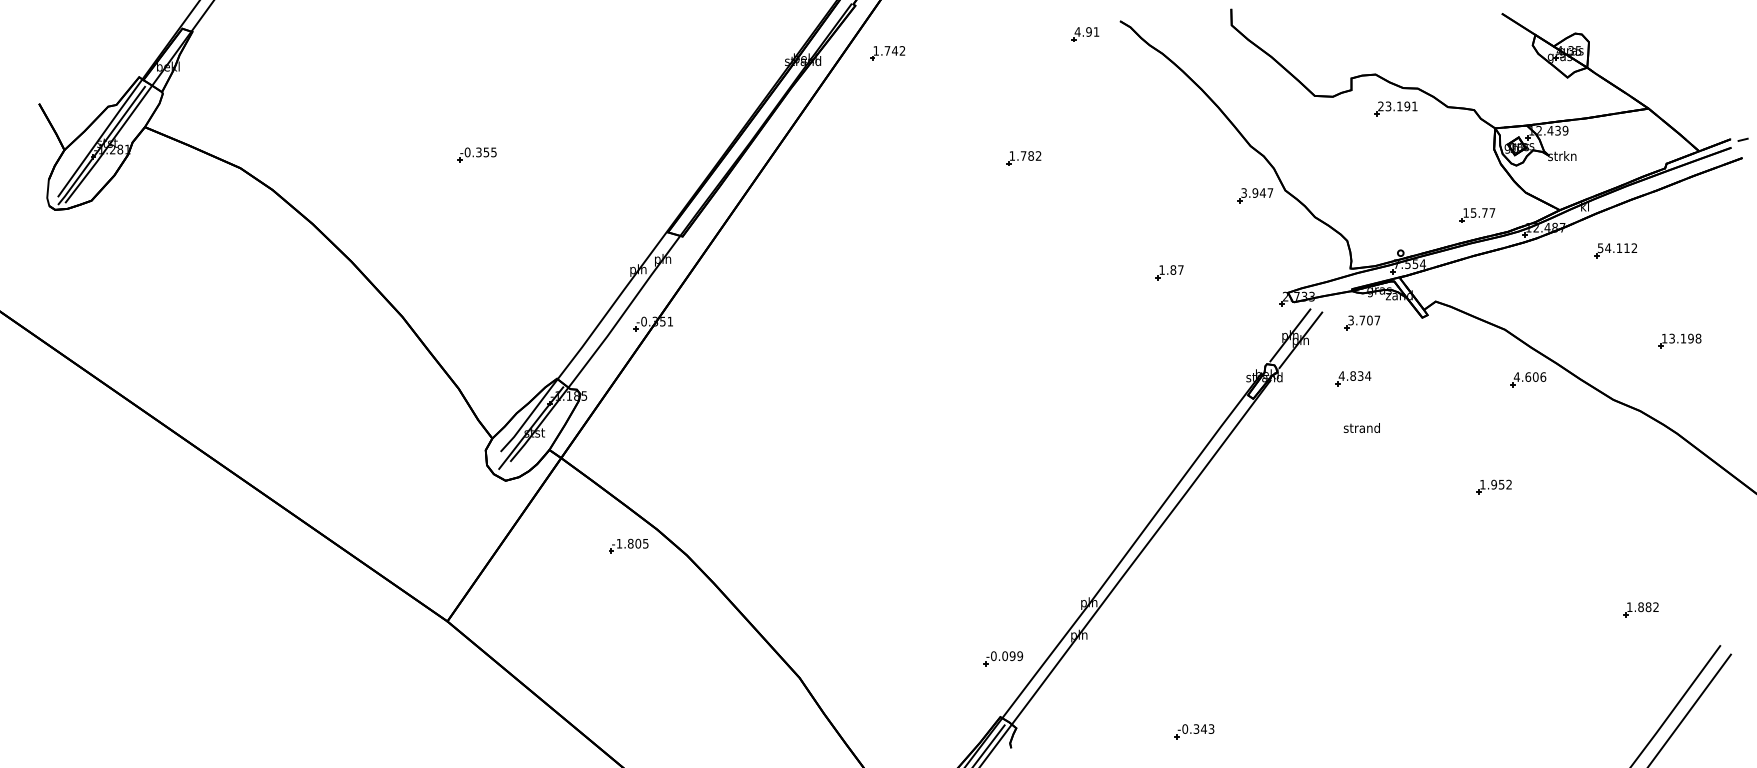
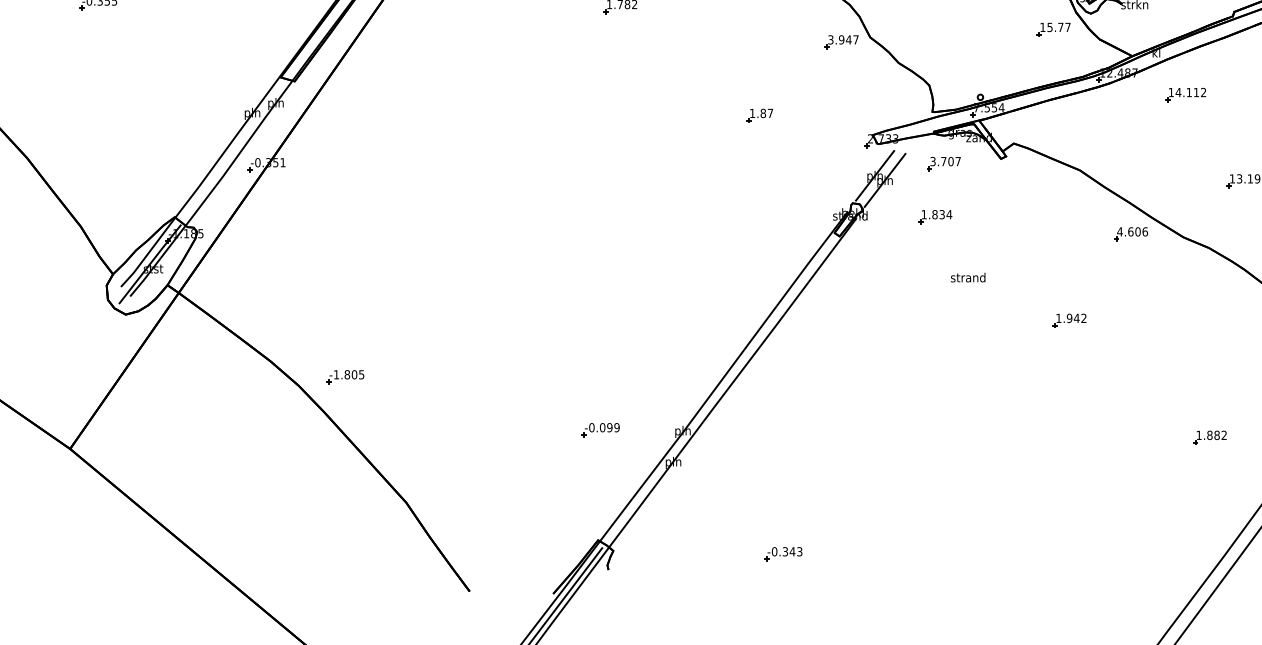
part: (1477, 215) -> (1053, 29), moved
text: (1600, 248) -> (1171, 92), 54.112 -> 14.112
text: (1341, 375) -> (923, 214), 4.834 -> 1.834
part: (1528, 379) -> (1131, 234), moved
text: (1361, 427) -> (967, 277), moved
text: (1501, 484) -> (1076, 318), 1.952 -> 1.942
part: (628, 545) -> (345, 376), moved
part: (1003, 658) -> (601, 429), moved

